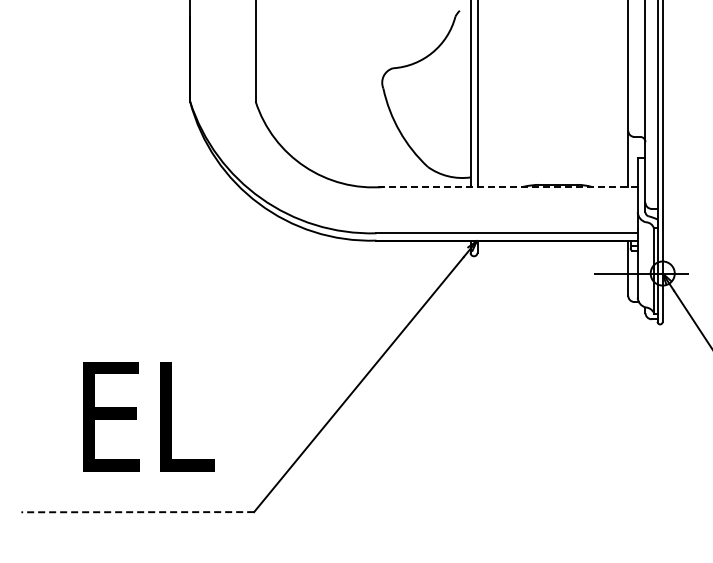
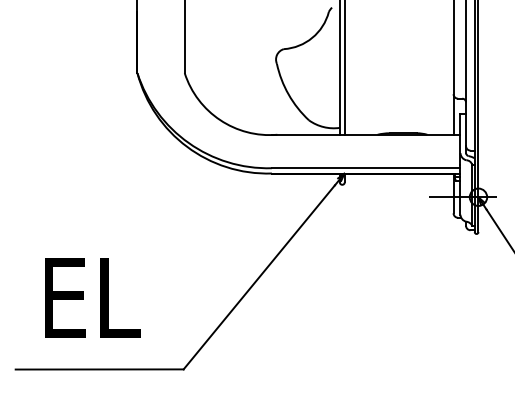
line: (507, 186) -> (366, 134), dashed -> solid
text: (148, 416) -> (92, 297), moved
line: (137, 512) -> (99, 369), dashed -> solid

